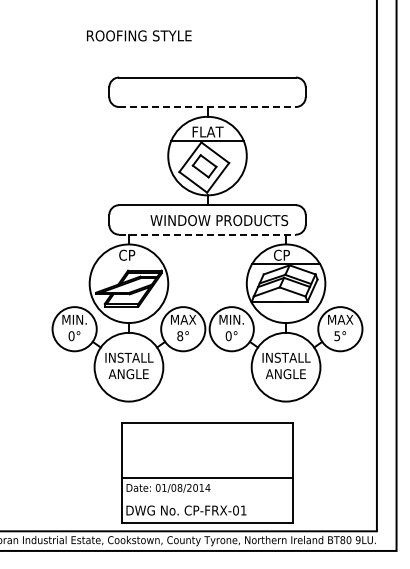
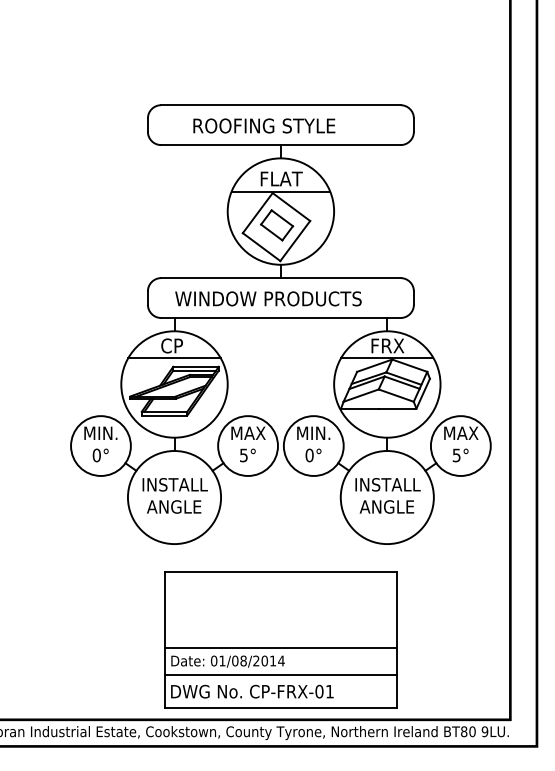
text: (139, 35) -> (264, 125), moved
line: (208, 107) -> (282, 145), dashed -> solid
text: (219, 220) -> (268, 298), moved
line: (208, 234) -> (282, 317), dashed -> solid
text: (285, 254) -> (386, 344), CP -> FRX
line: (128, 264) -> (173, 358), added
text: (180, 336) -> (244, 455), 8° -> 5°
line: (207, 498) -> (280, 675), added

